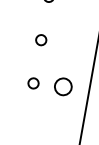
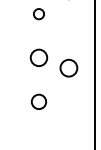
circle: (40, 40) -> (38, 58), size x1.6
circle: (32, 83) -> (38, 102), size x1.4
circle: (63, 86) -> (68, 67), moved

